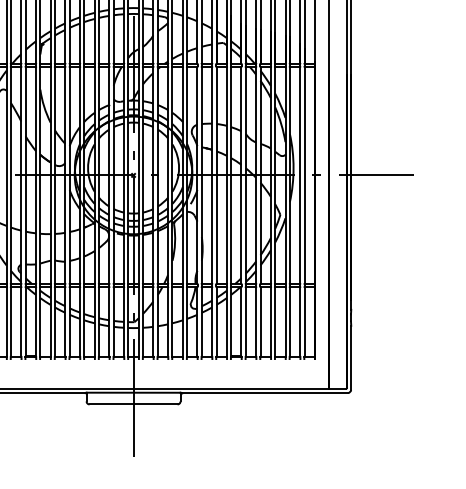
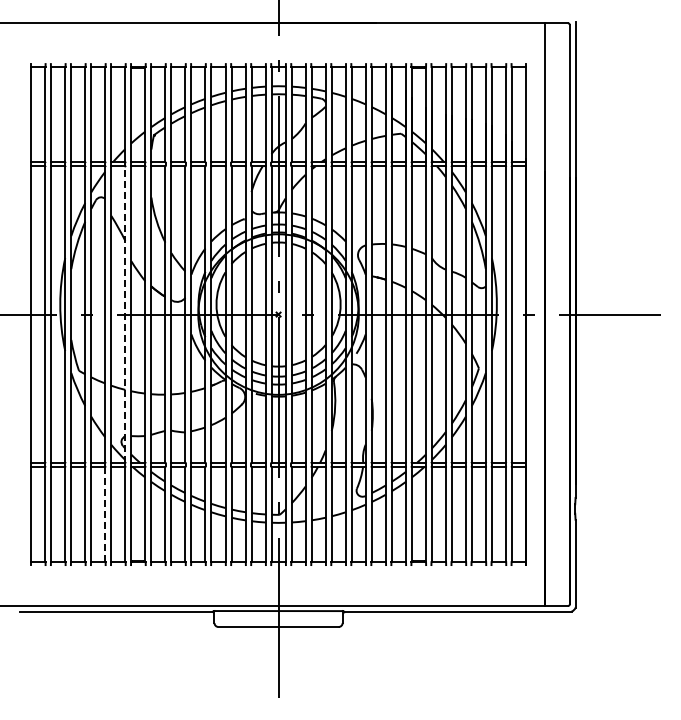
line: (21, 175) -> (125, 314), solid -> dashed
line: (6, 321) -> (105, 514), solid -> dashed

